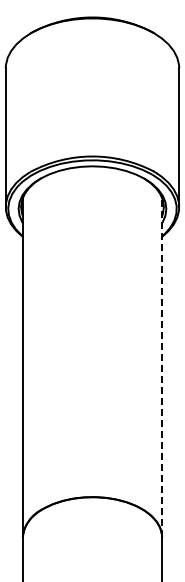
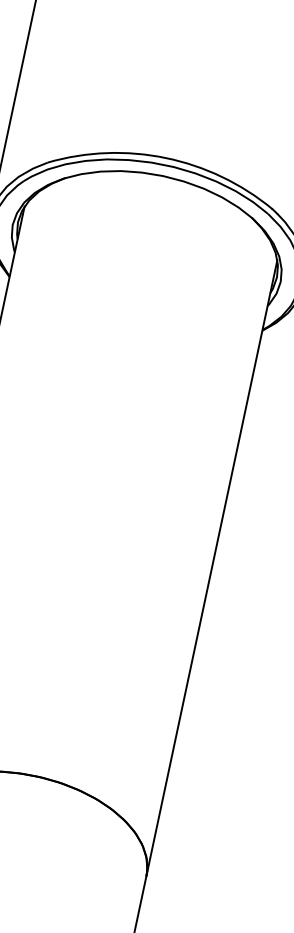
line: (162, 367) -> (212, 568), dashed -> solid

